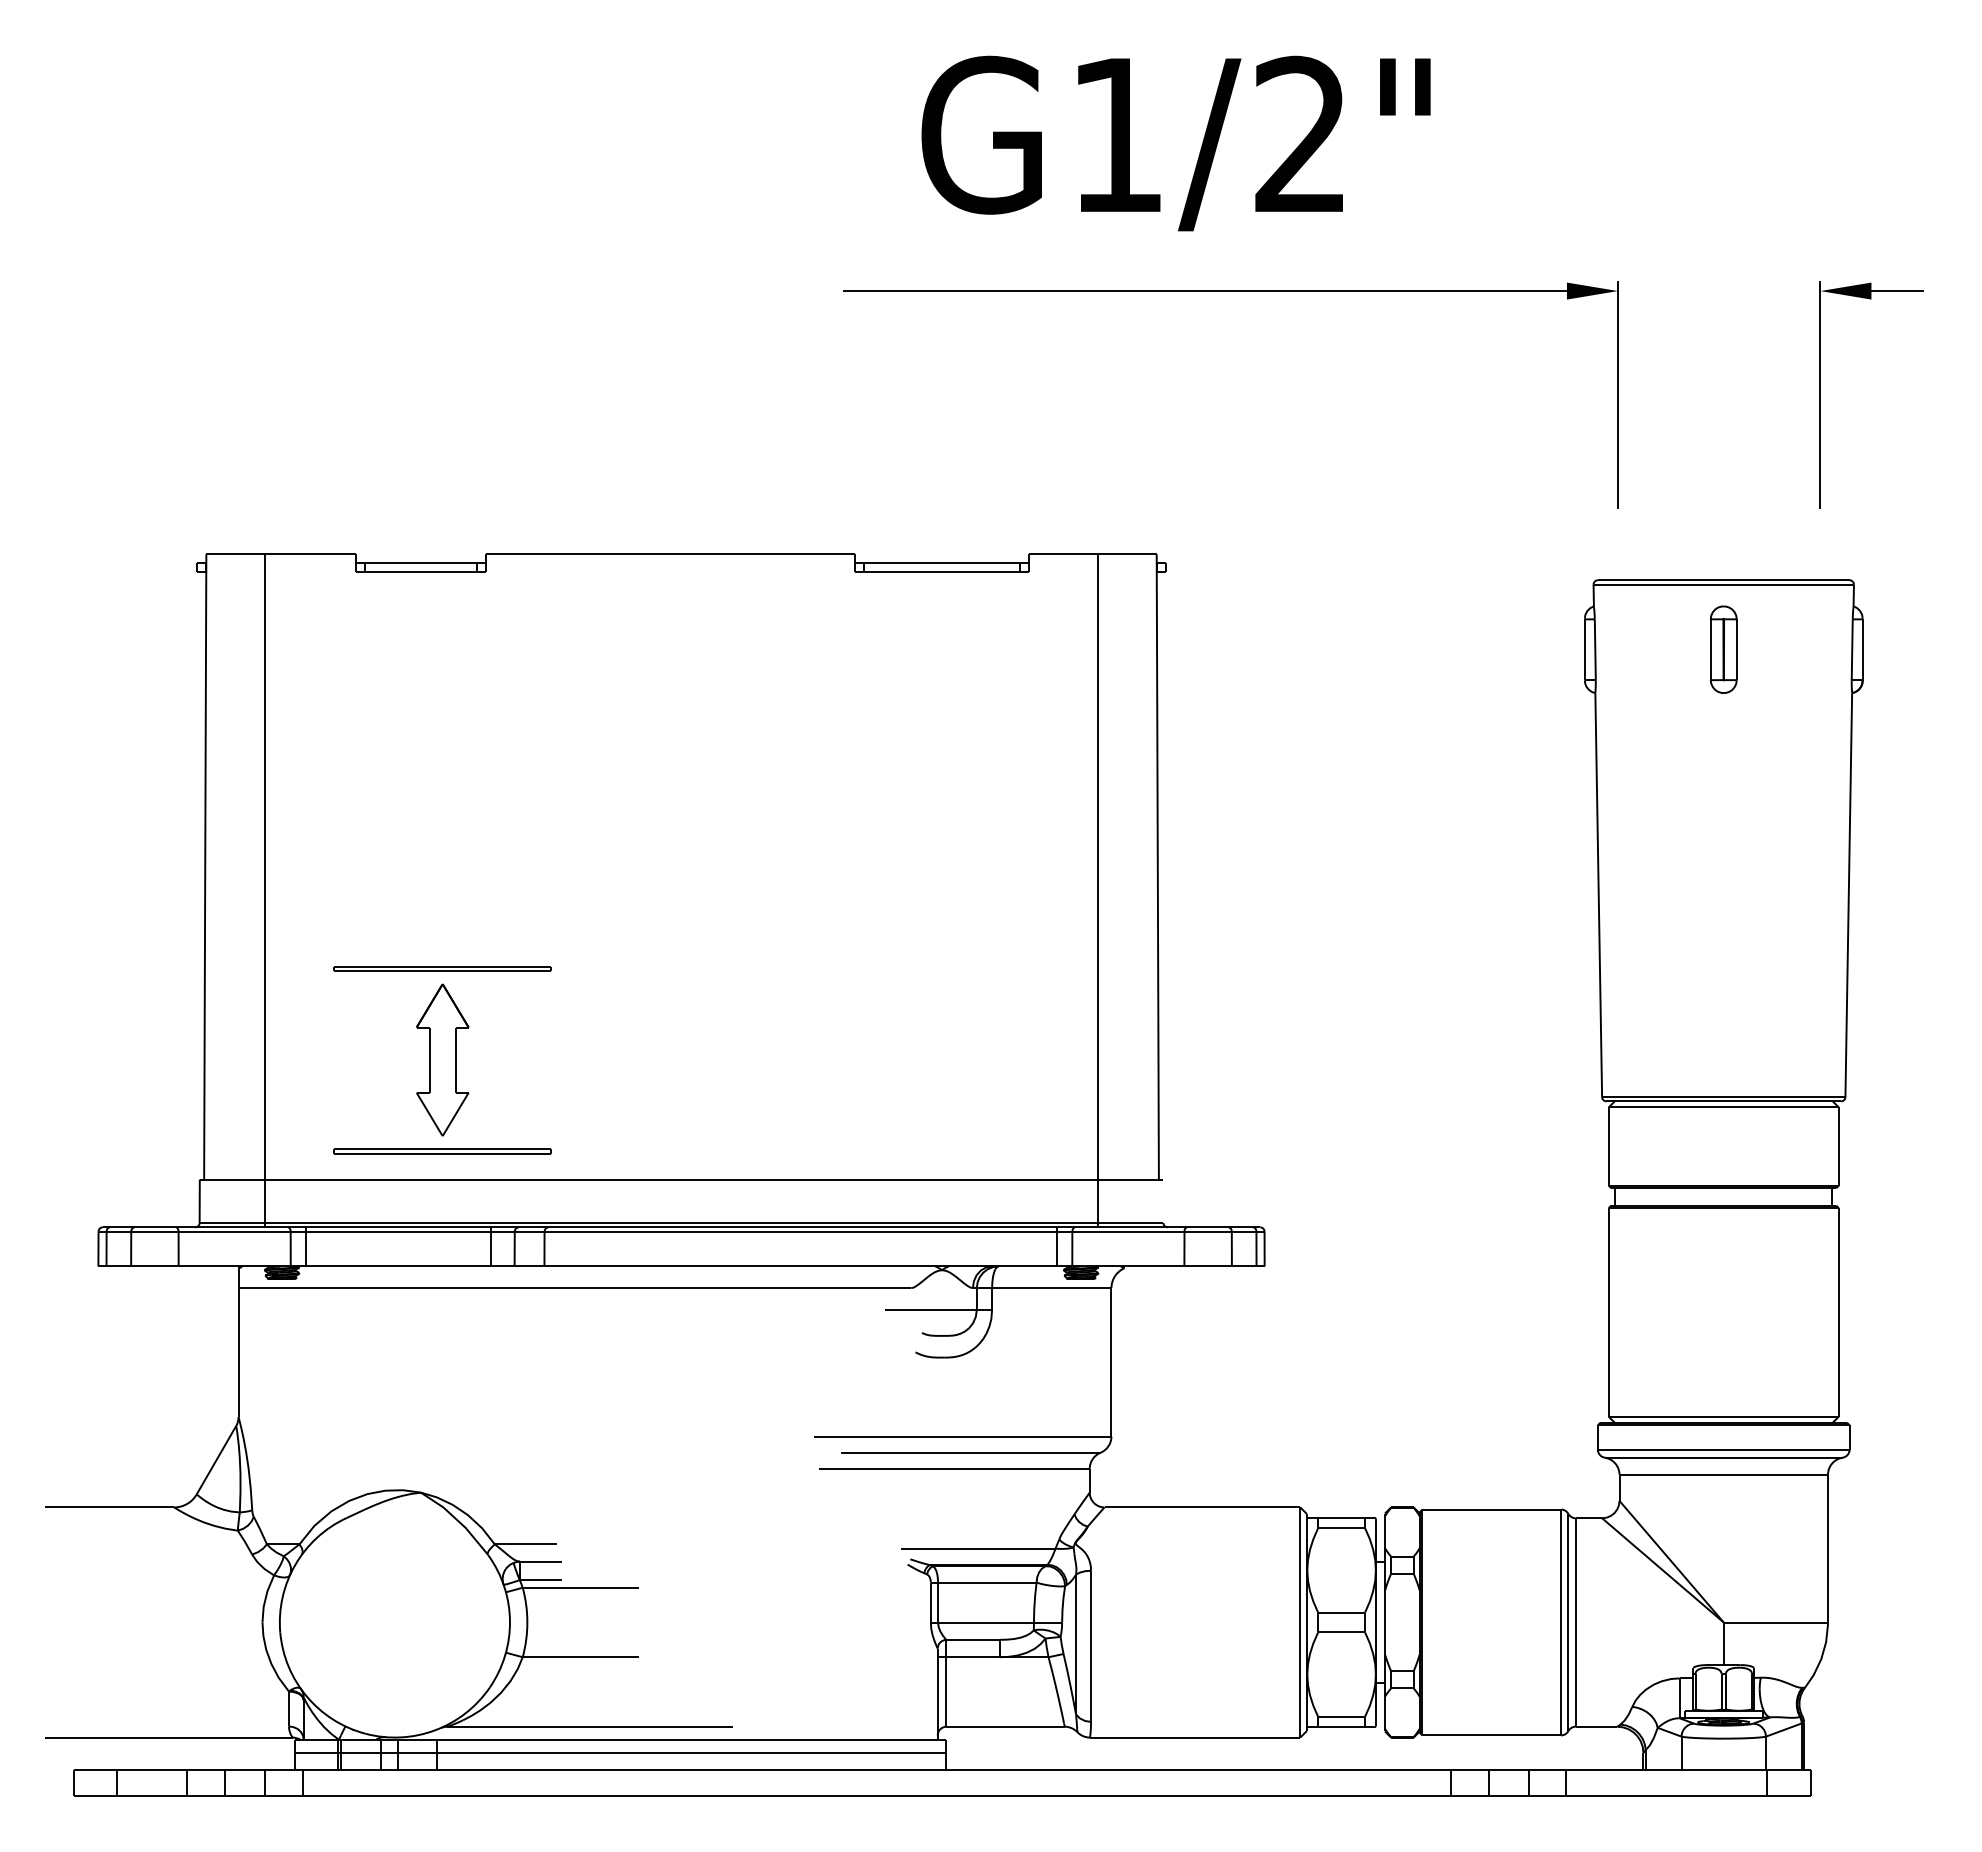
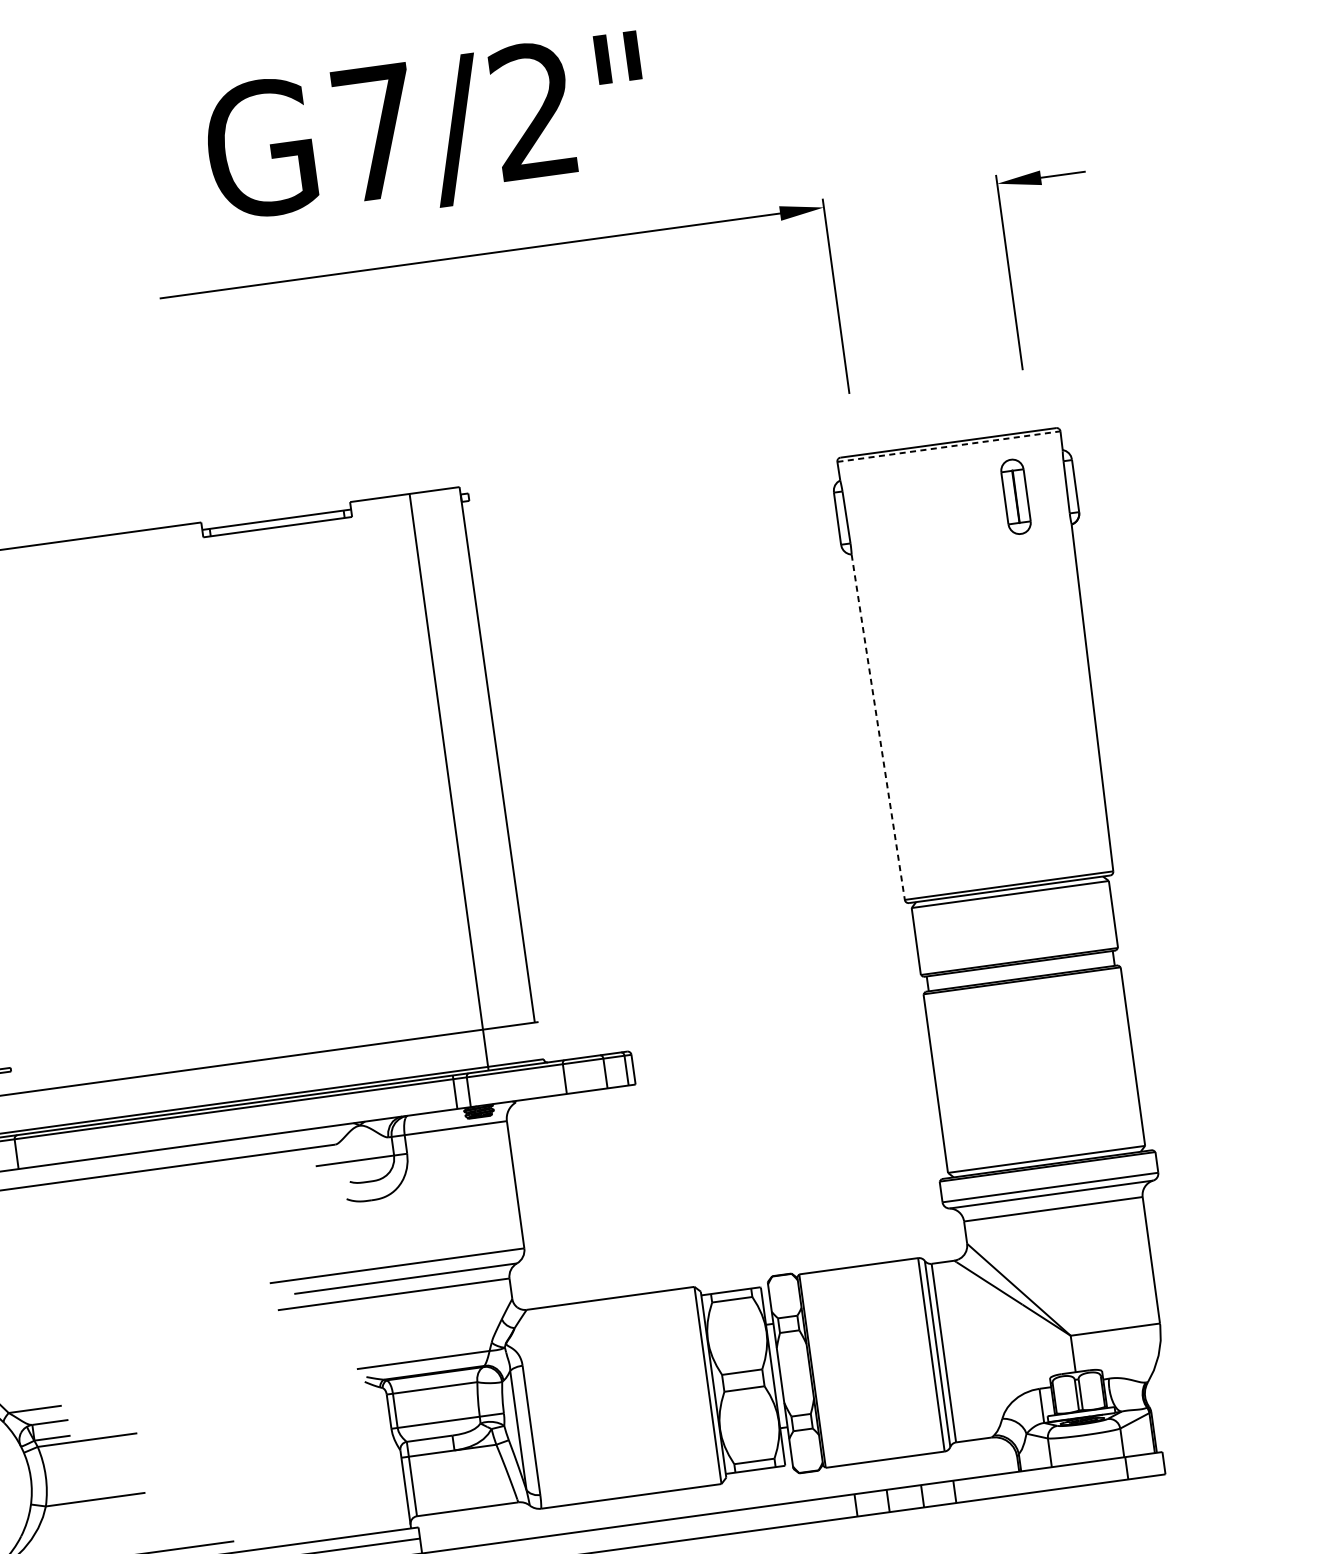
text: (1117, 134) -> (376, 132), G1/2" -> G7/2"
line: (1724, 584) -> (949, 446), solid -> dashed
part: (1723, 649) -> (1015, 496), moved
line: (1598, 895) -> (878, 727), solid -> dashed

